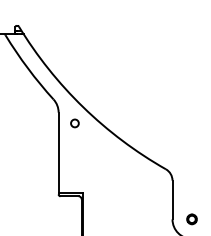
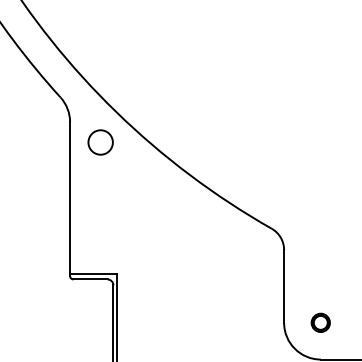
circle: (74, 123) -> (99, 142), size x1.67

